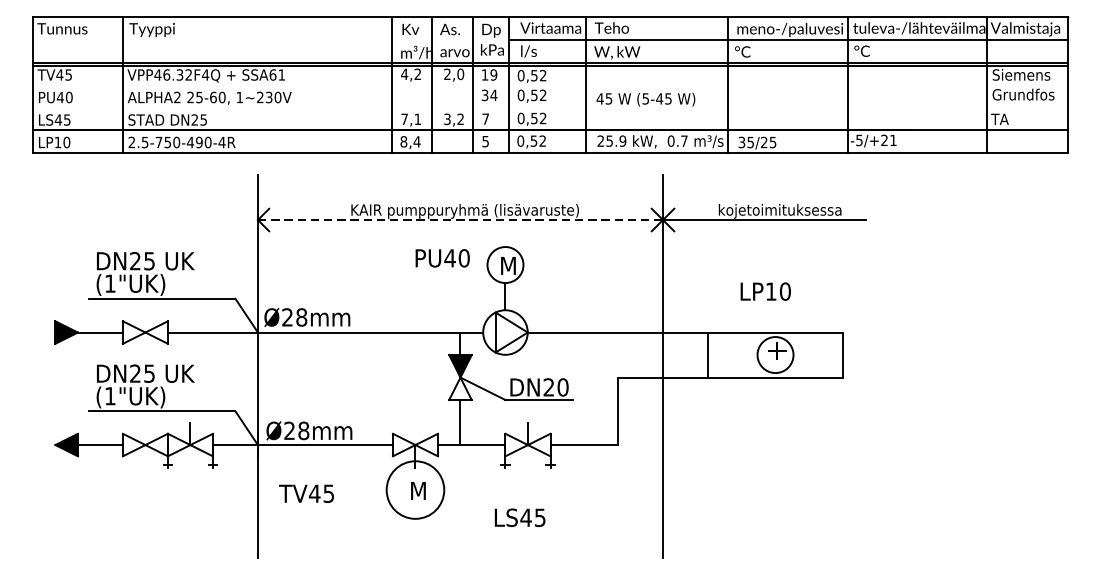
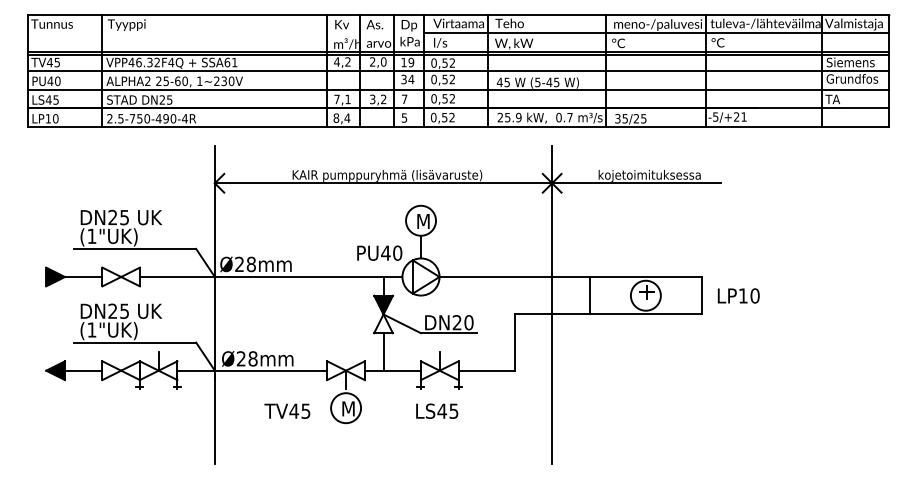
line: (550, 84) -> (458, 70), added
line: (550, 107) -> (458, 89), added
line: (460, 220) -> (383, 183), dashed -> solid
text: (442, 257) -> (379, 252), moved
text: (765, 291) -> (738, 295), moved
circle: (415, 490) -> (346, 408), size x0.62
text: (306, 492) -> (287, 410), moved
text: (520, 516) -> (437, 410), moved

